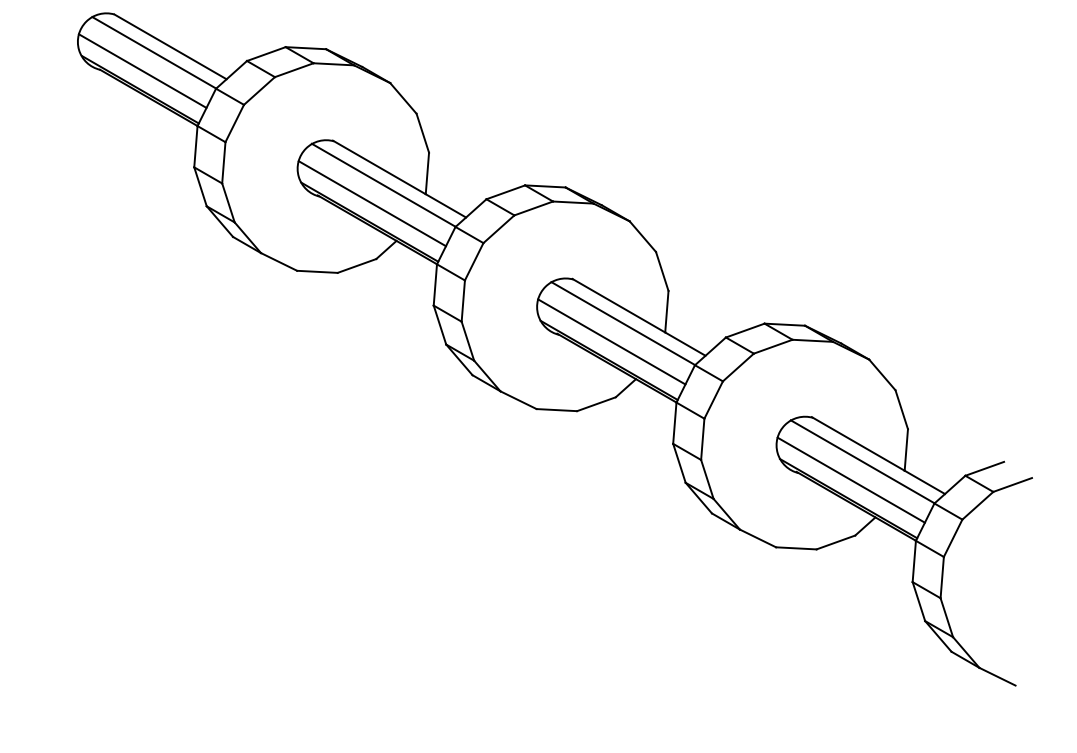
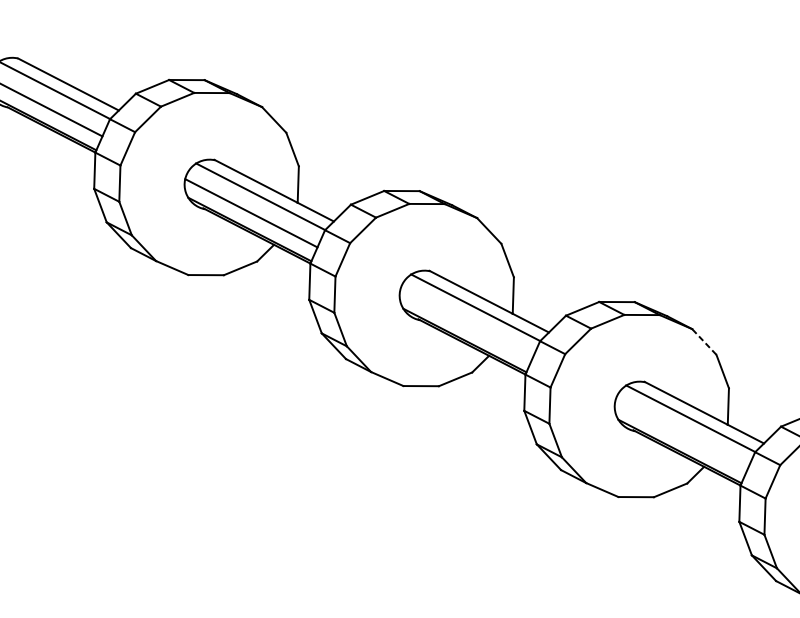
line: (611, 341) -> (466, 323), removed
line: (882, 374) -> (704, 341), solid -> dashed
line: (850, 479) -> (680, 434), removed

